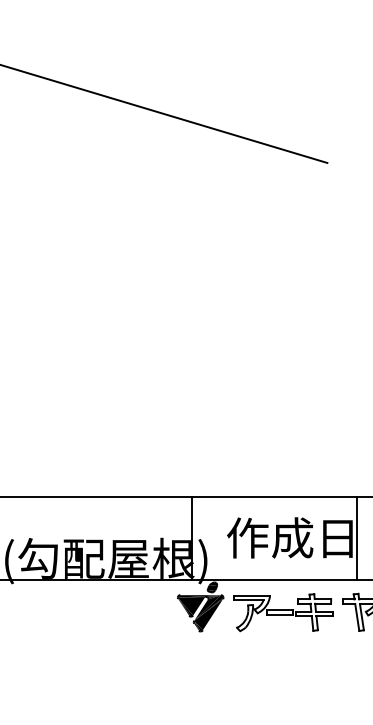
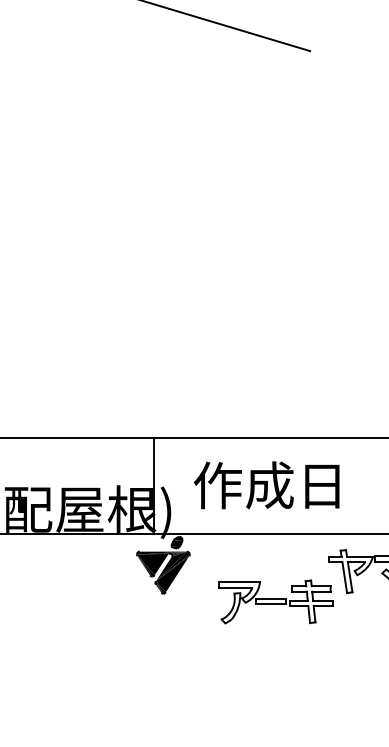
line: (357, 538) -> (345, 486), removed
part: (283, 612) -> (275, 601), moved

